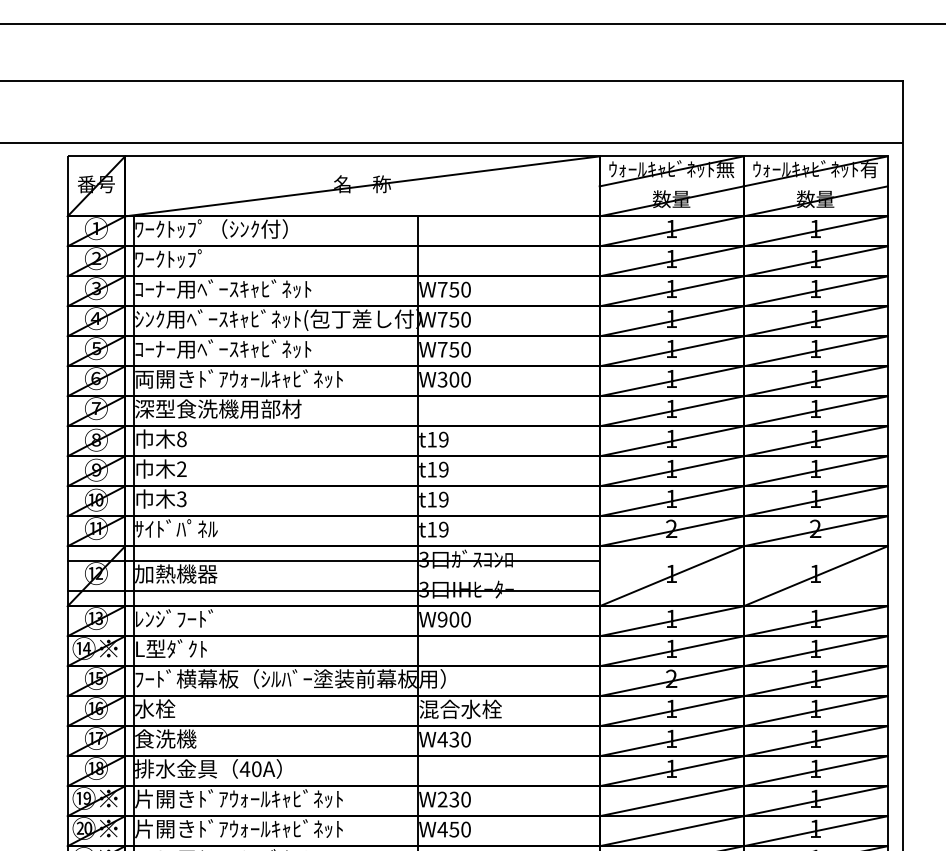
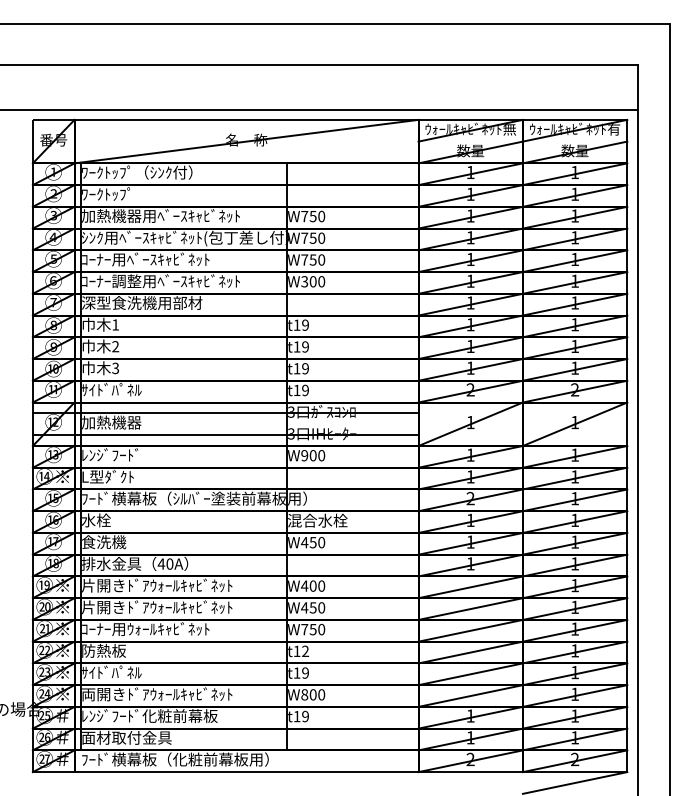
text: (243, 289) -> (160, 216), ｺｰﾅｰ用ﾍﾞｰｽｷｬﾋﾞﾈｯﾄ -> 加熱機器用ﾍﾞｰｽｷｬﾋﾞﾈｯﾄ
text: (243, 379) -> (160, 281), 両開きﾄﾞｱｳｫｰﾙｷｬﾋﾞﾈｯﾄ -> ｺｰﾅｰ調整用ﾍﾞｰｽｷｬﾋﾞﾈｯﾄ
text: (181, 438) -> (115, 324), 8 -> 1
text: (454, 739) -> (313, 542), W430 -> W450
text: (447, 798) -> (308, 585), W230 -> W400

